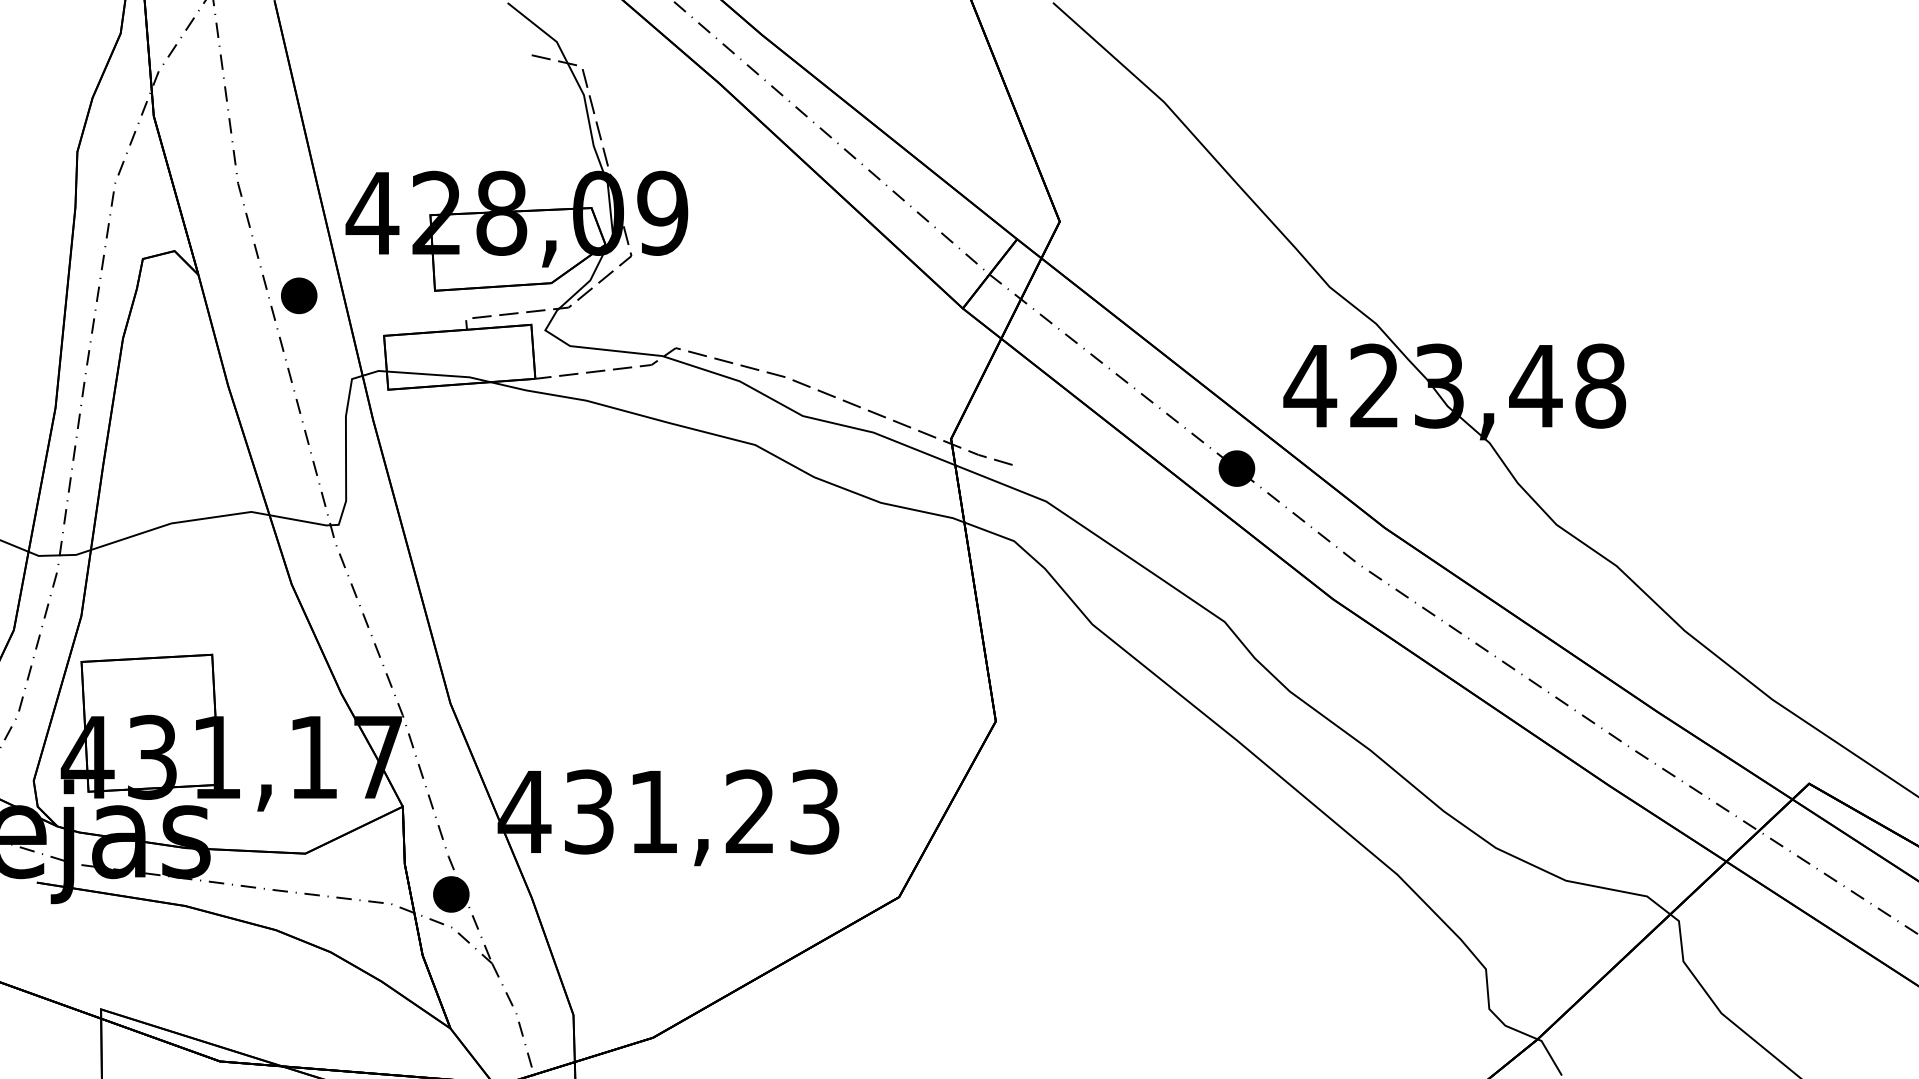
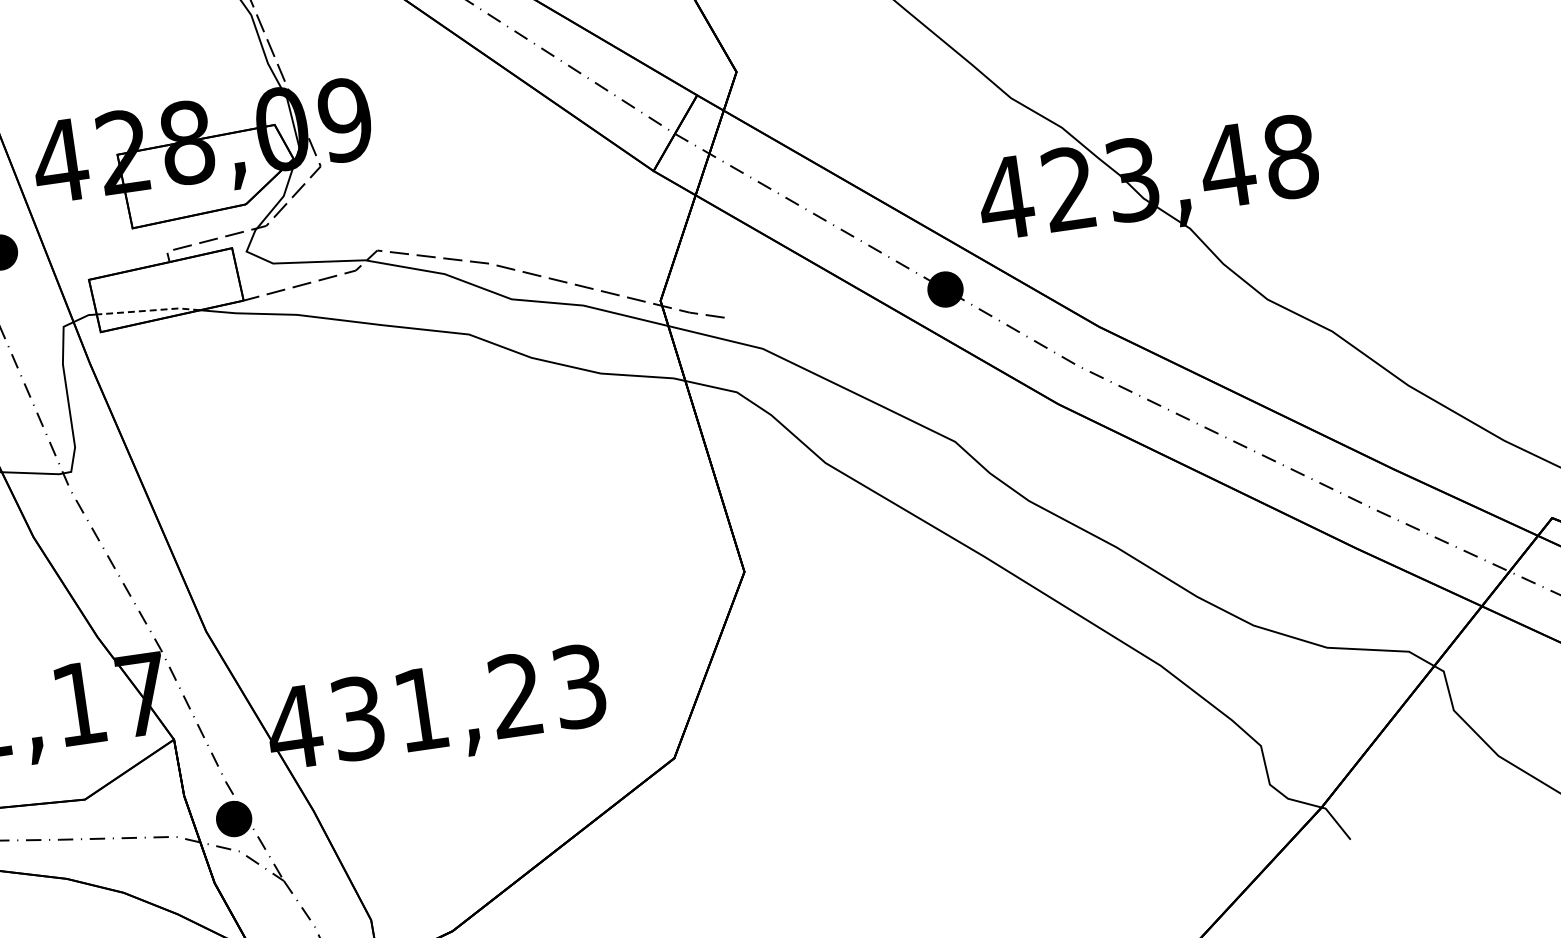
line: (439, 375) -> (149, 310), solid -> dashed

